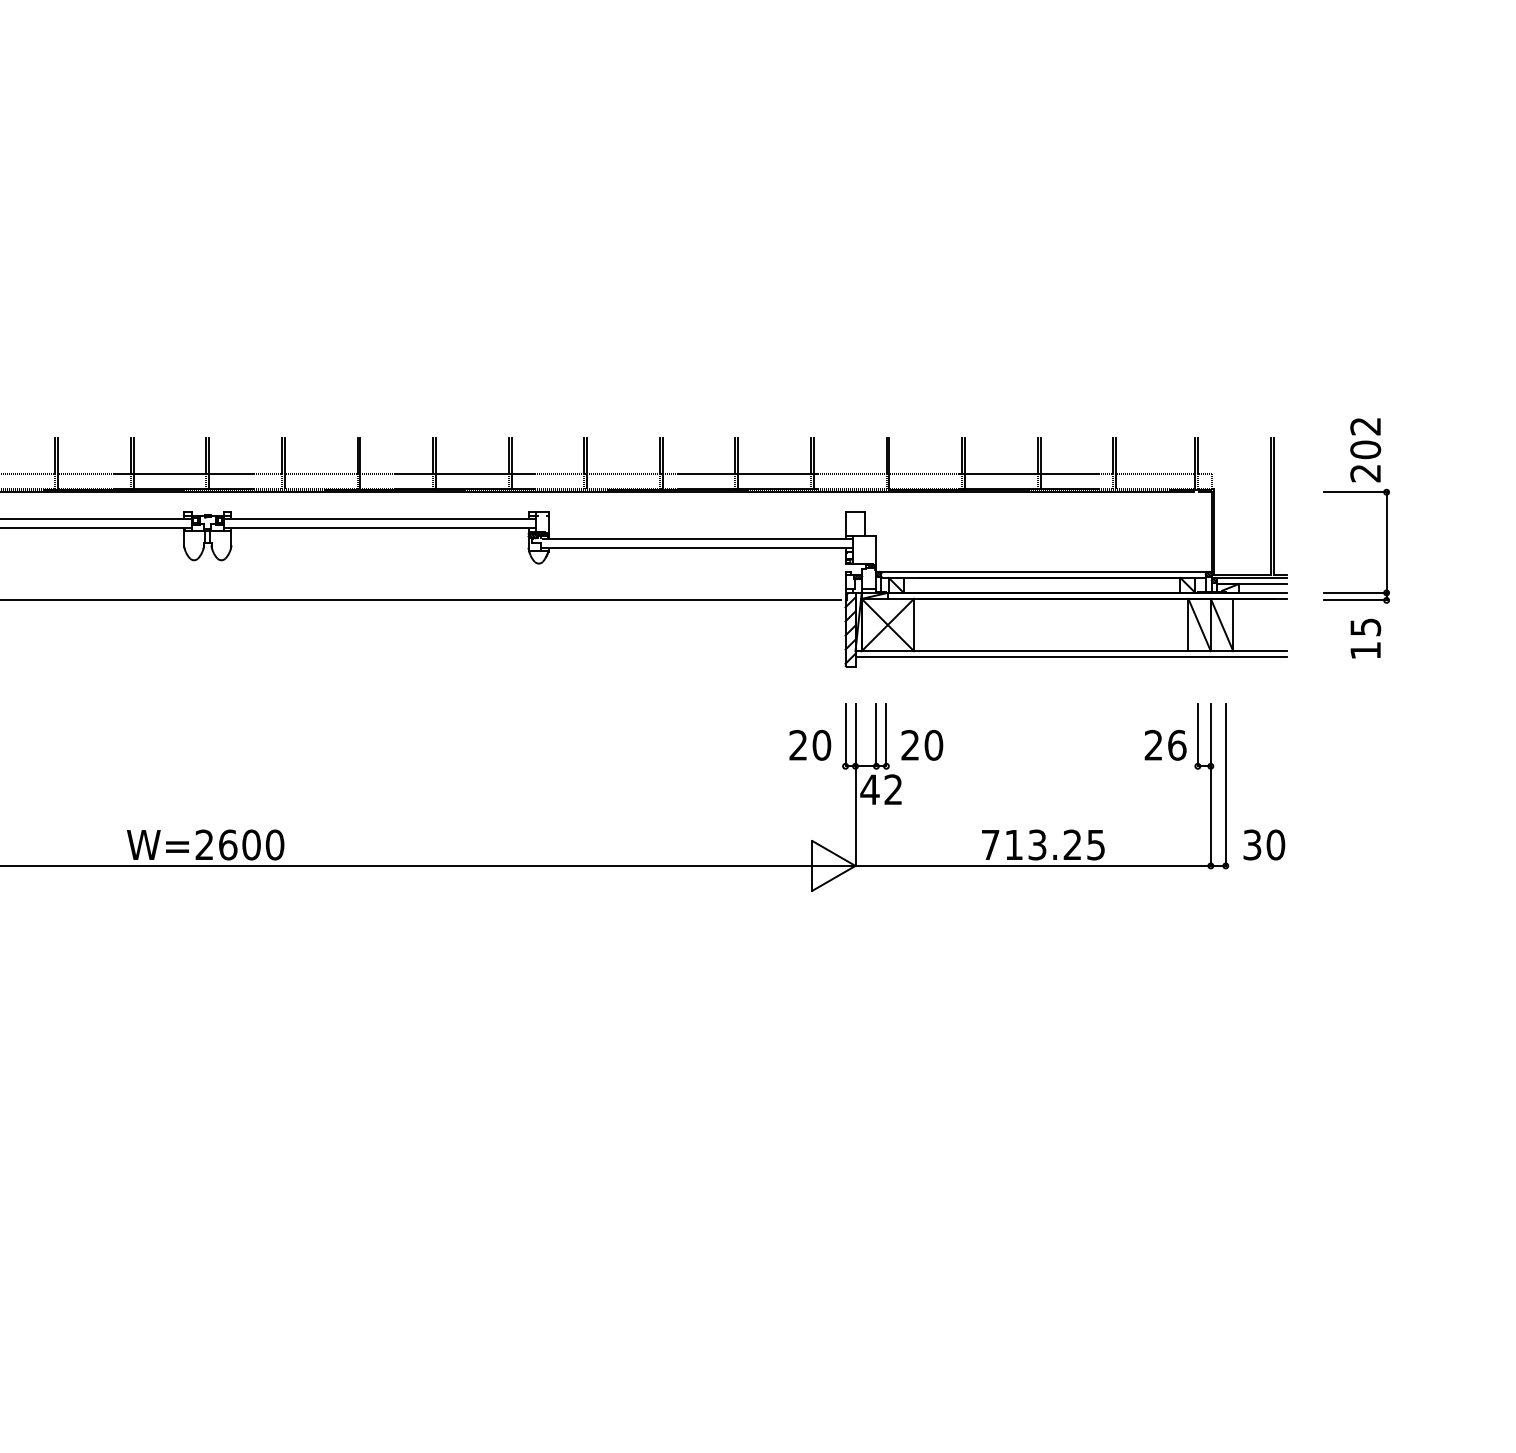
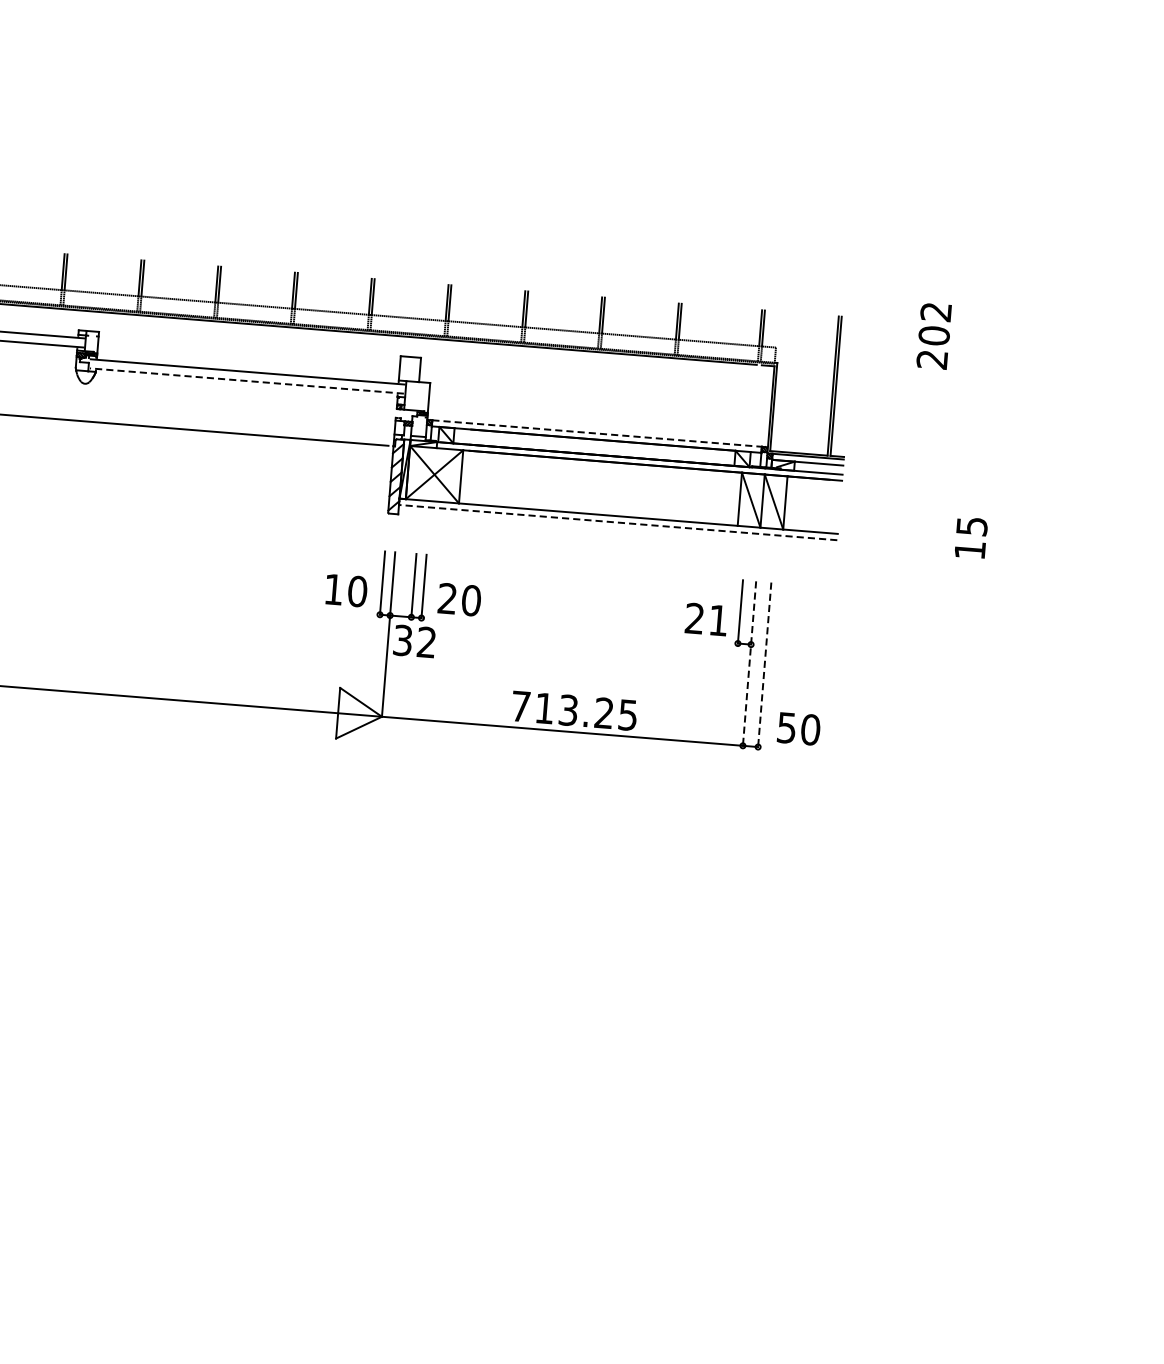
part: (1386, 545) -> (947, 434), removed
line: (697, 548) -> (247, 381), solid -> dashed
line: (1044, 571) -> (598, 433), solid -> dashed
text: (1365, 638) -> (970, 537), moved
line: (1071, 657) -> (618, 522), solid -> dashed
text: (797, 744) -> (332, 588), 20 -> 10
text: (1177, 744) -> (718, 619), 26 -> 21
line: (1210, 784) -> (749, 663), solid -> dashed
line: (1225, 784) -> (764, 664), solid -> dashed
text: (869, 789) -> (402, 640), 42 -> 32
text: (1252, 844) -> (787, 727), 30 -> 50

